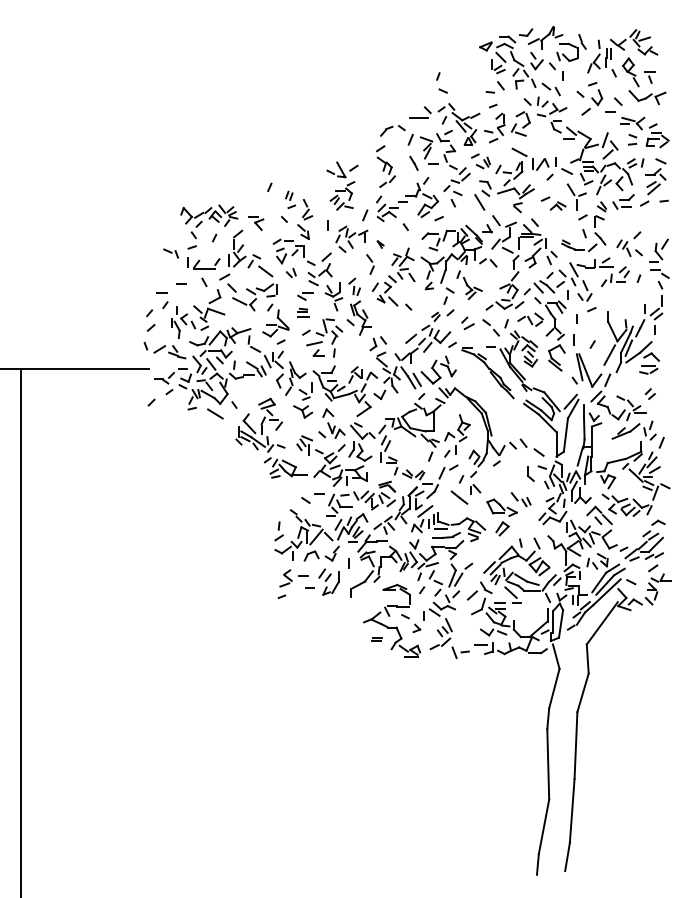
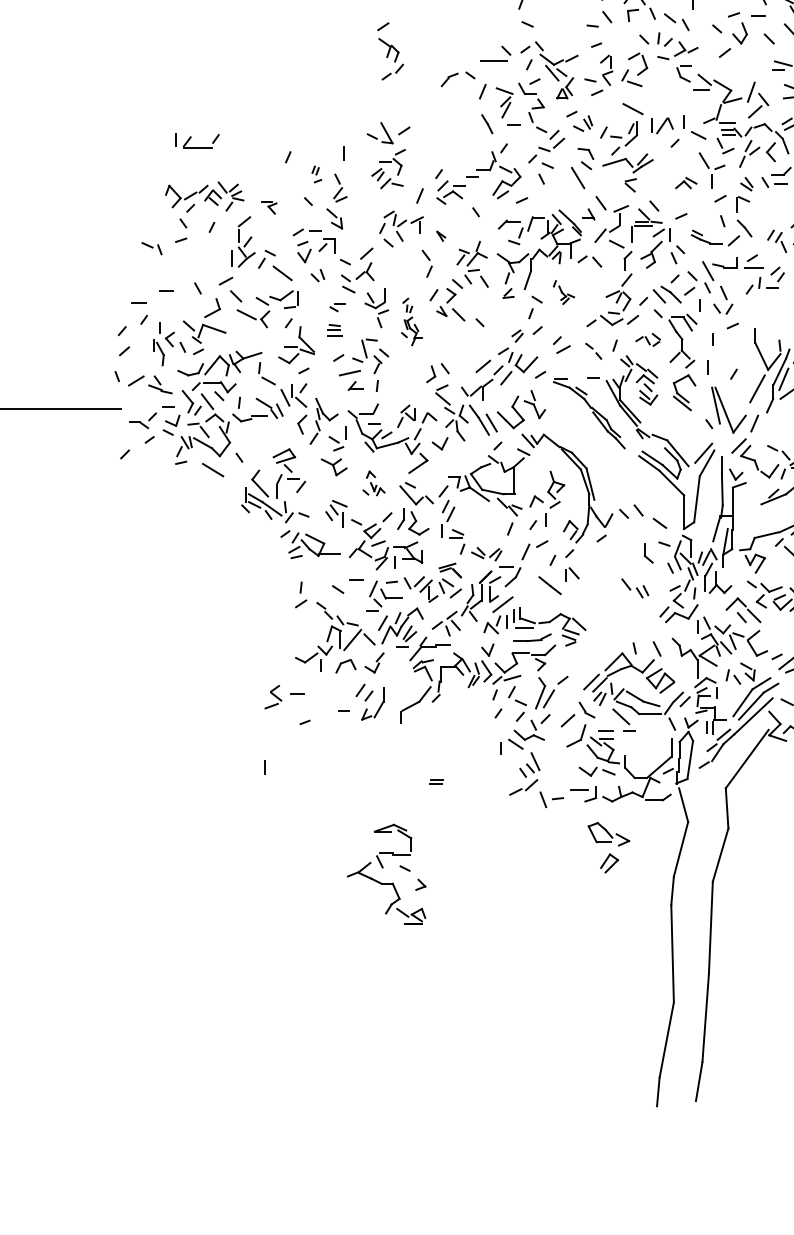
line: (610, 111) -> (758, 15), moved
part: (385, 166) -> (389, 51), moved
line: (545, 198) -> (681, 215), moved
part: (290, 199) -> (316, 174), size x0.7
part: (256, 223) -> (269, 207), size x0.7
line: (327, 225) -> (344, 153), moved
part: (203, 263) -> (196, 140), moved
part: (469, 285) -> (563, 292), size x0.6
part: (305, 296) -> (337, 307), size x0.7
part: (358, 306) -> (410, 321), size x0.6
part: (530, 319) -> (648, 339), size x0.7
part: (490, 327) -> (592, 350), size x0.7
part: (331, 423) -> (373, 483), size x0.6
part: (501, 517) -> (608, 847), moved
part: (278, 531) -> (300, 595), moved
line: (348, 563) -> (264, 767), moved
part: (293, 578) -> (283, 697), moved
part: (392, 620) -> (387, 873), moved

